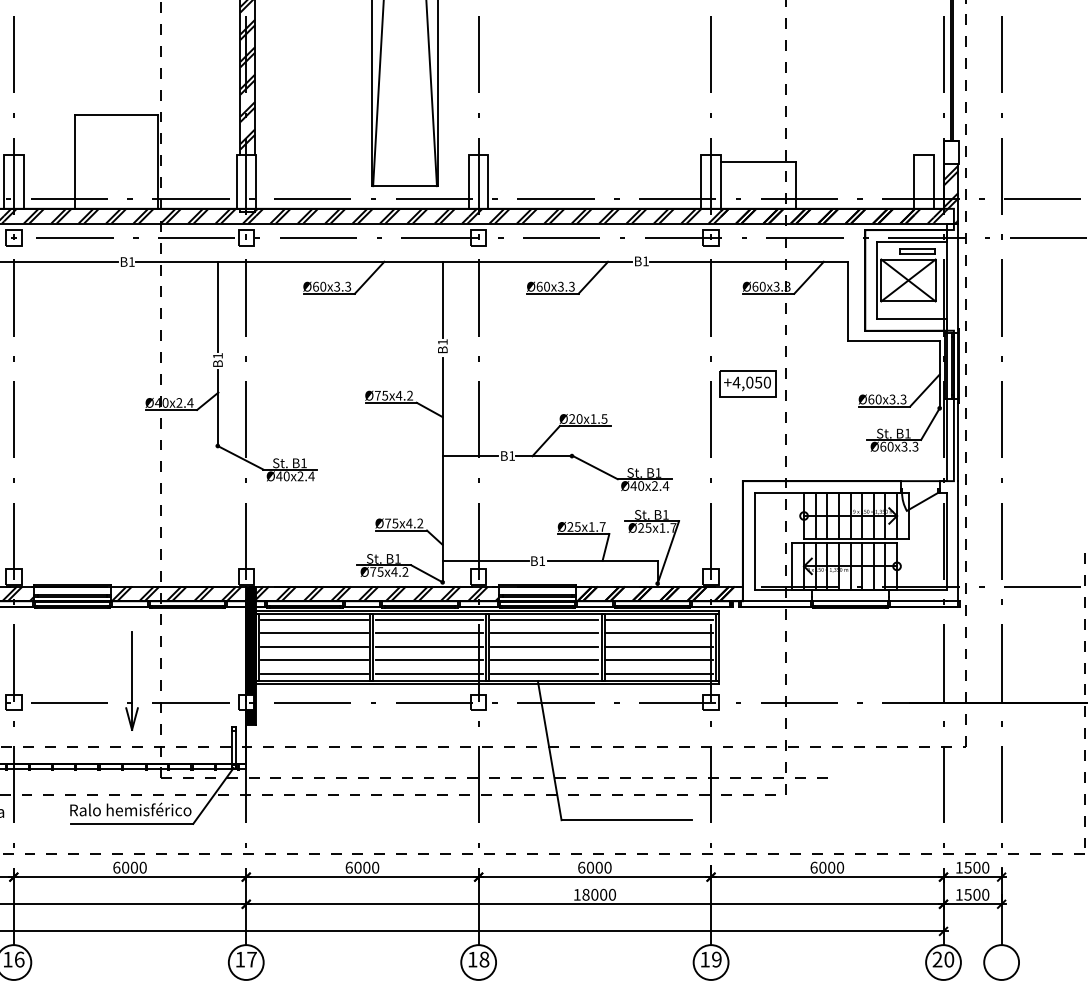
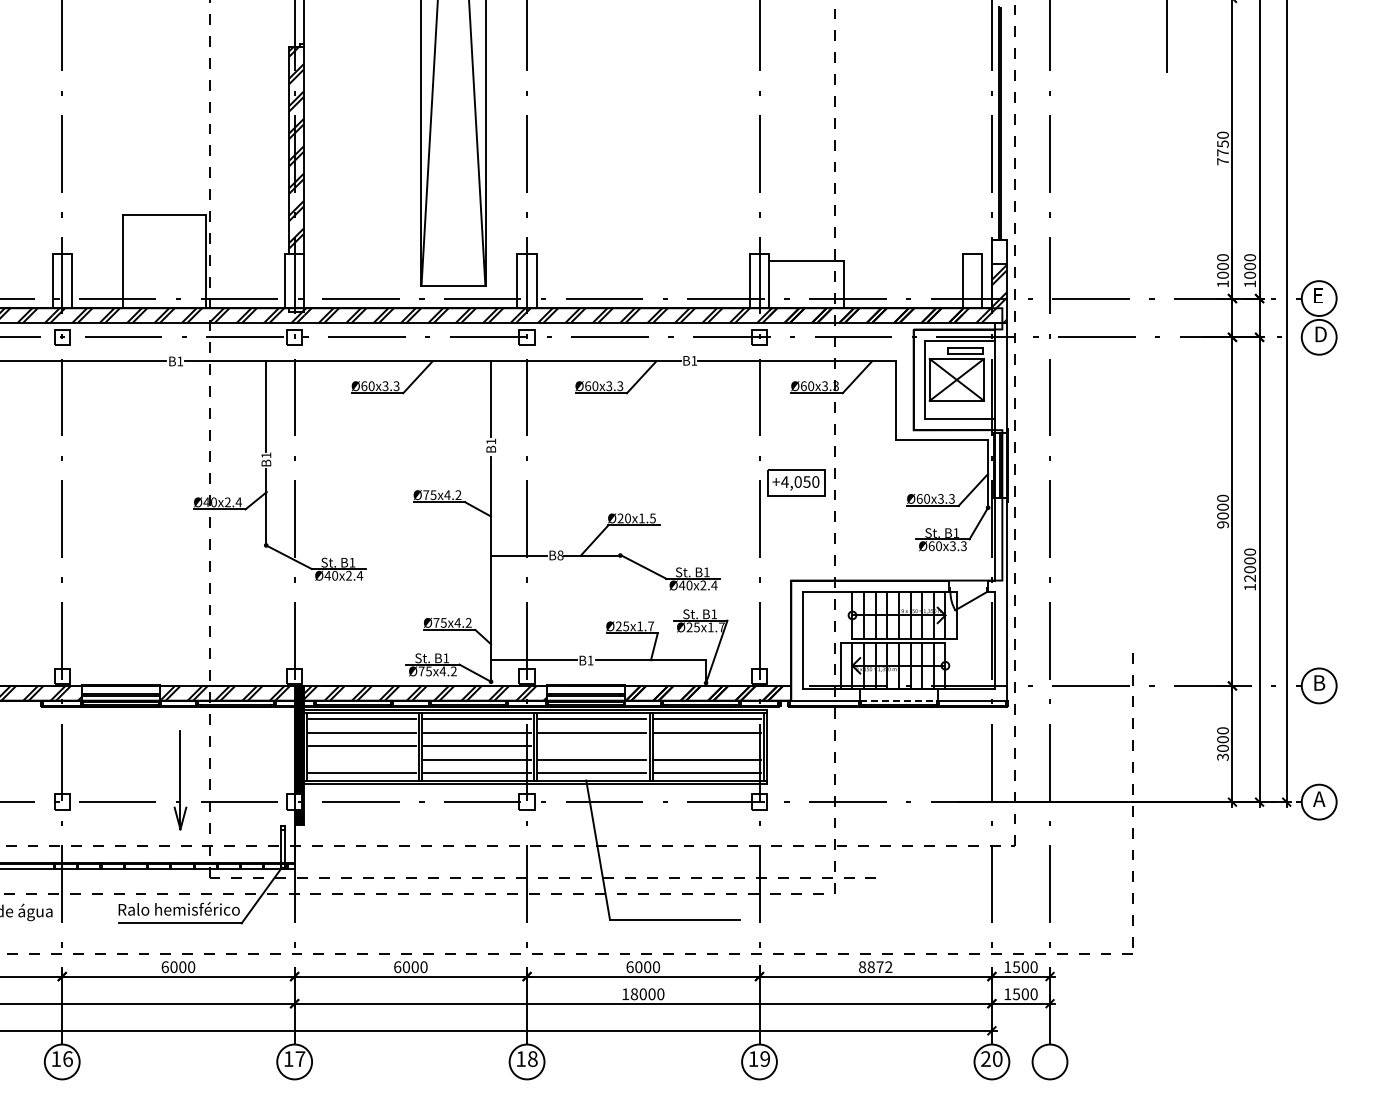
text: (512, 456) -> (560, 555), B1 -> B8
line: (851, 601) -> (899, 700), solid -> dashed
line: (544, 647) -> (592, 746), removed
line: (659, 647) -> (707, 746), removed
line: (314, 660) -> (362, 759), removed
text: (827, 868) -> (875, 967), 6000 -> 8872

